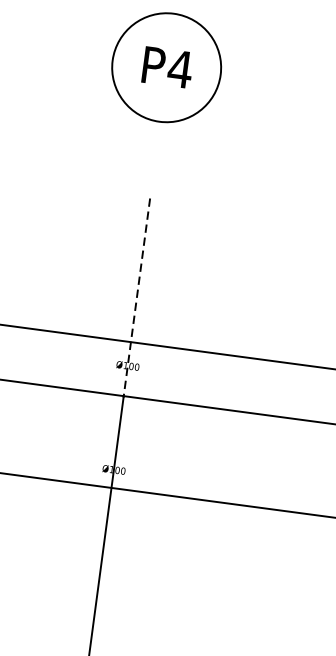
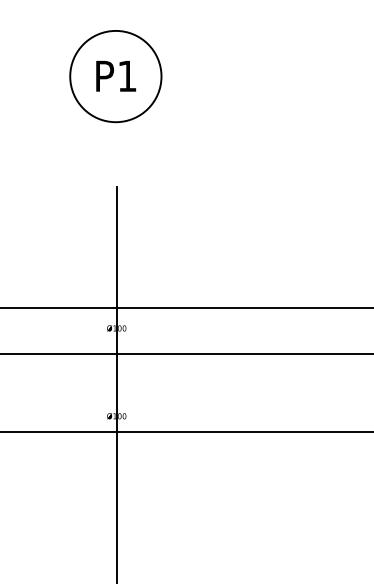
text: (180, 68) -> (127, 75), P4 -> P1
line: (136, 298) -> (116, 271), dashed -> solid

